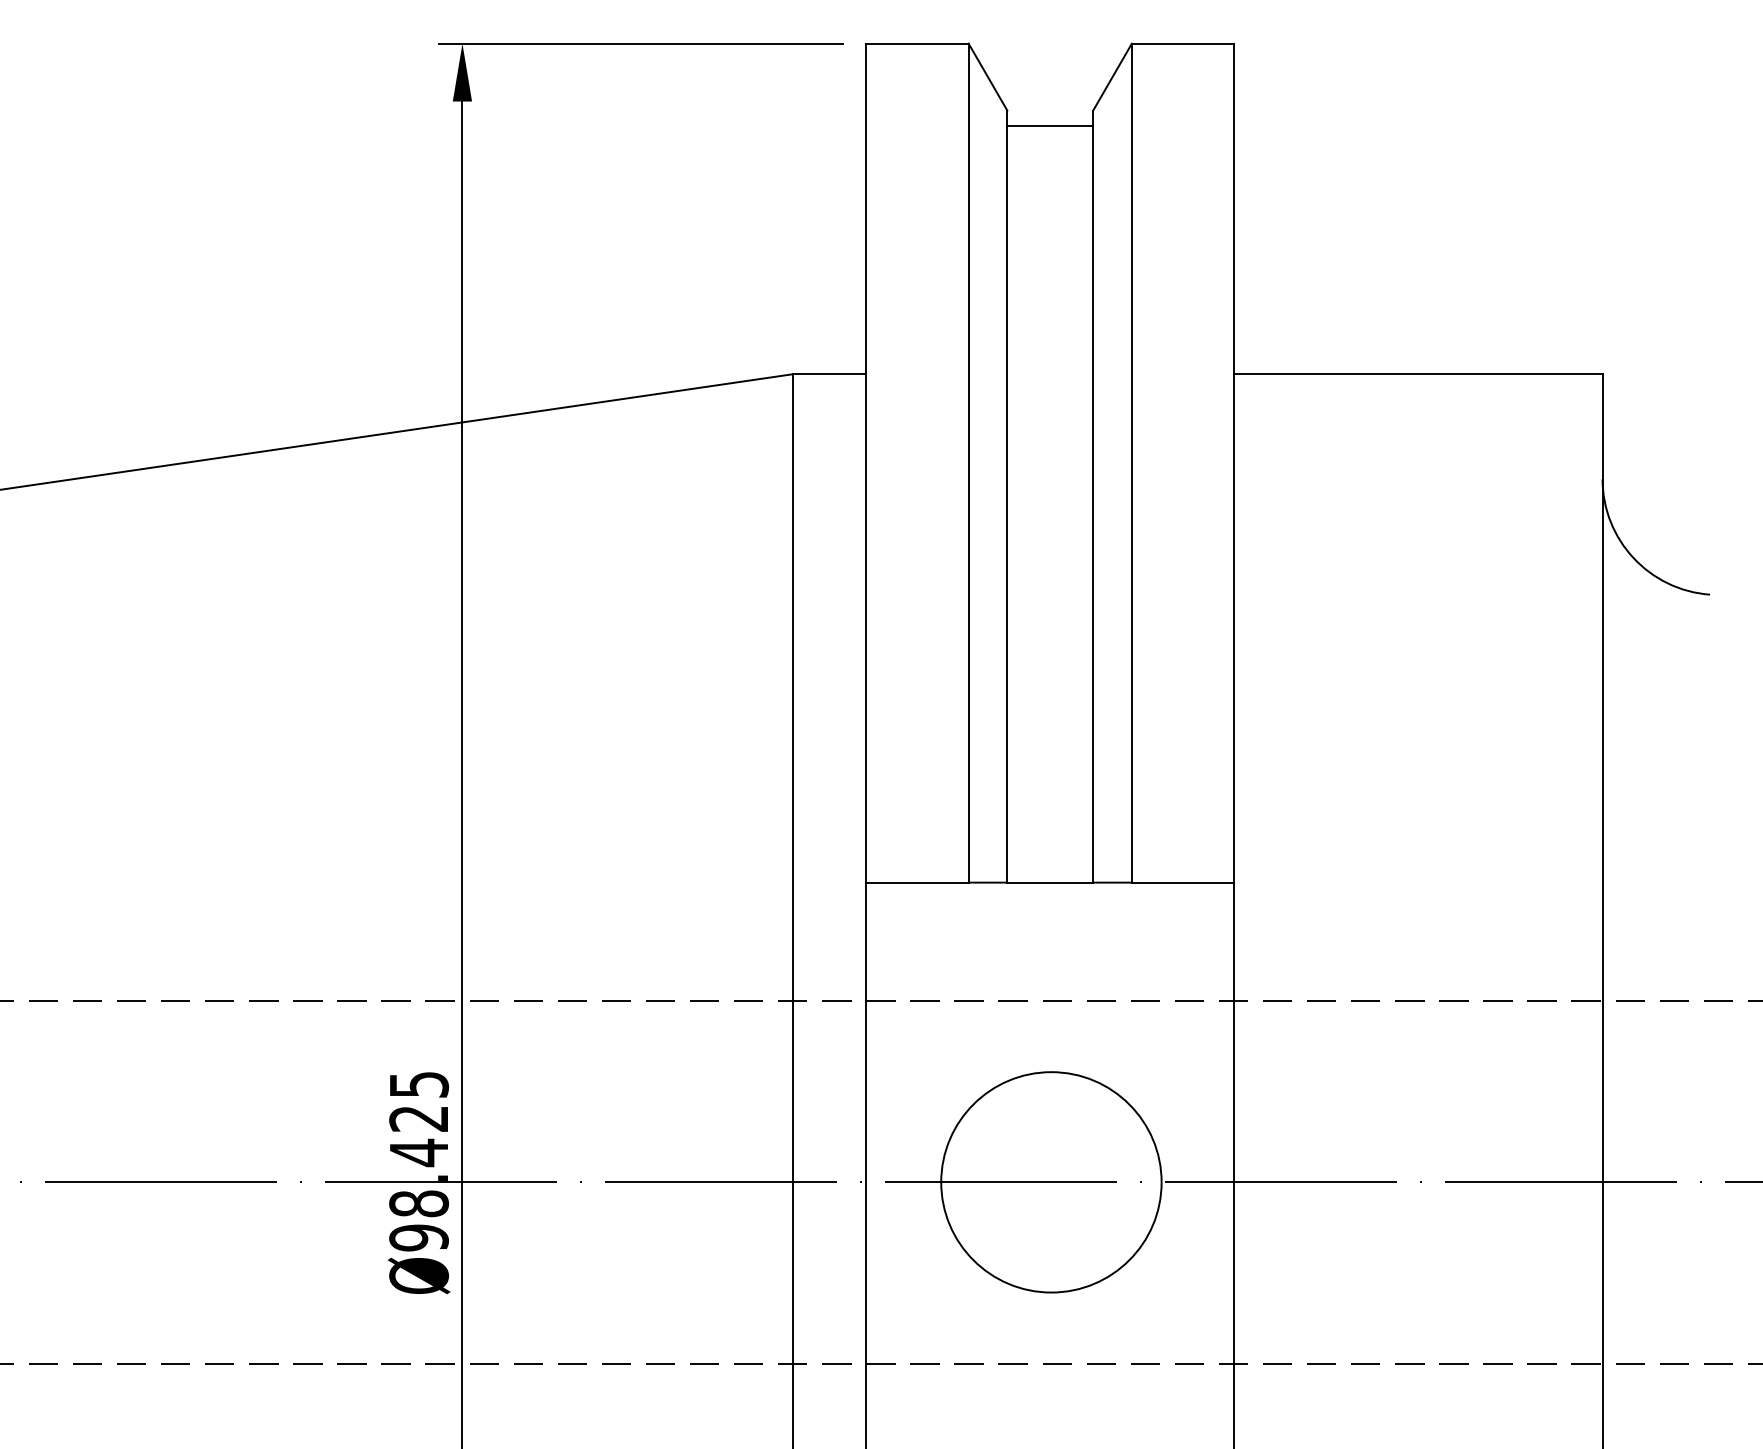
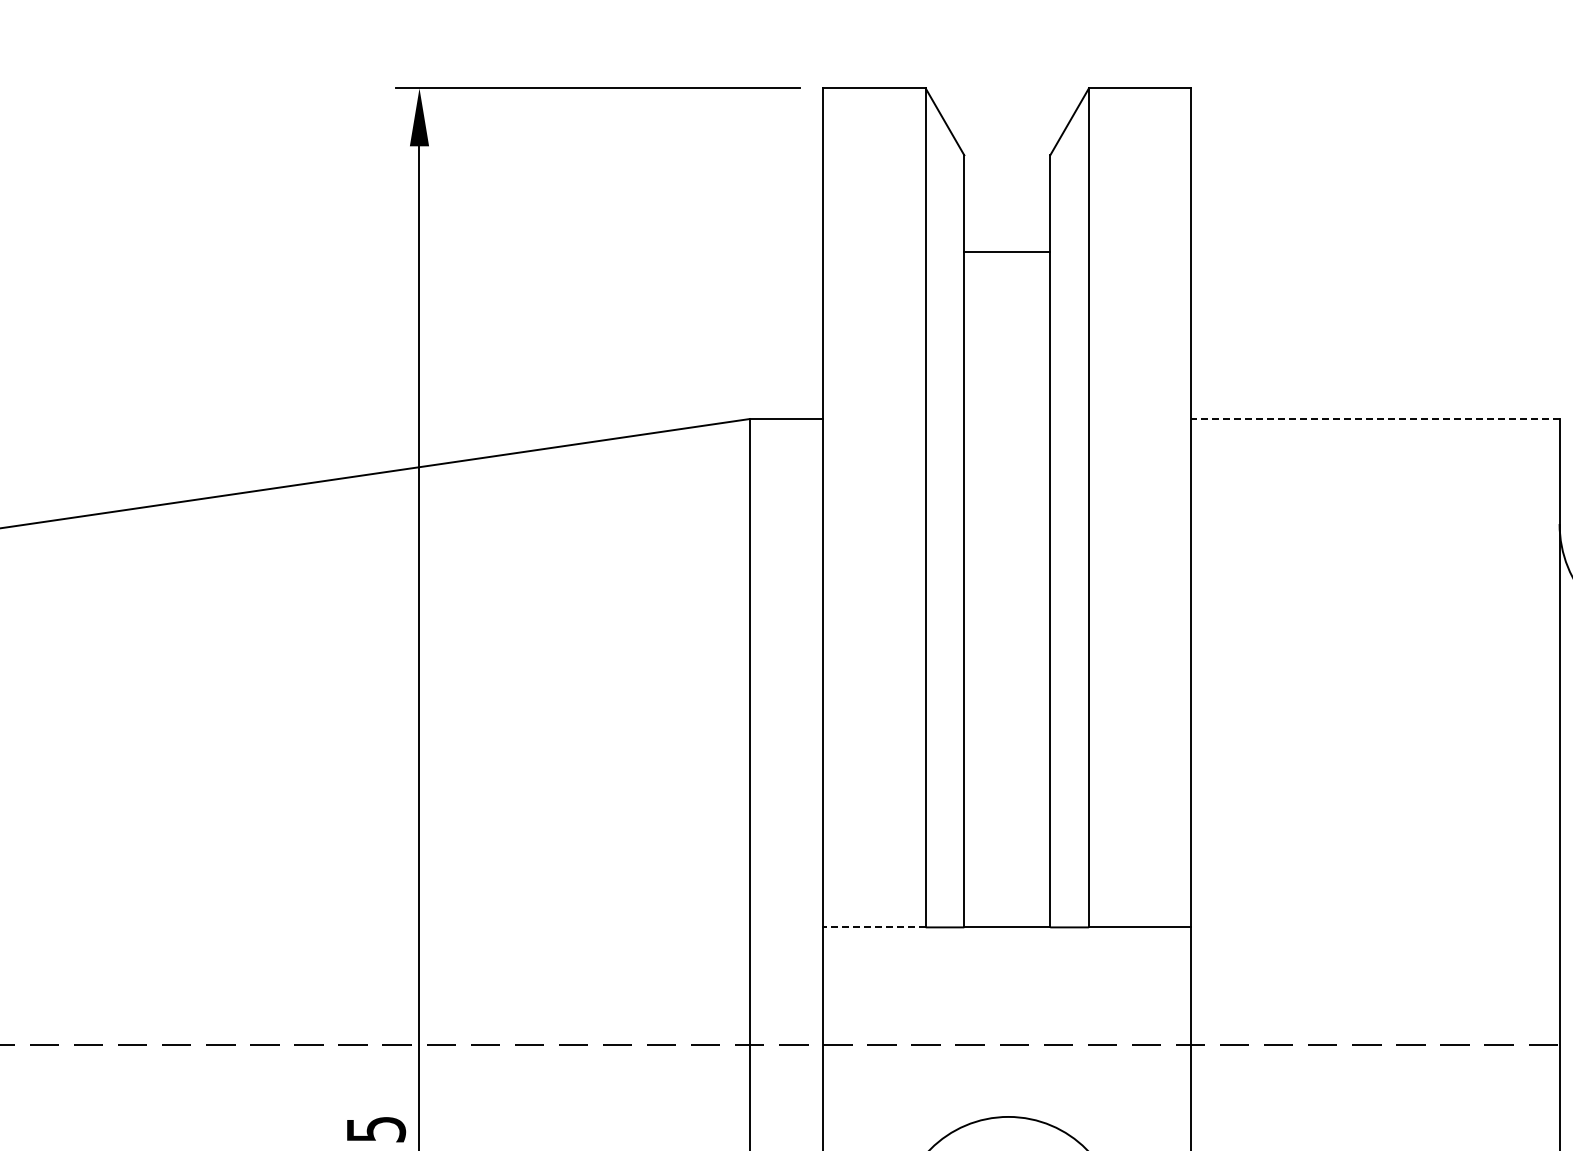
line: (1050, 126) -> (1007, 252), moved
line: (1418, 374) -> (1375, 419), solid -> dashed
line: (916, 882) -> (873, 927), solid -> dashed

